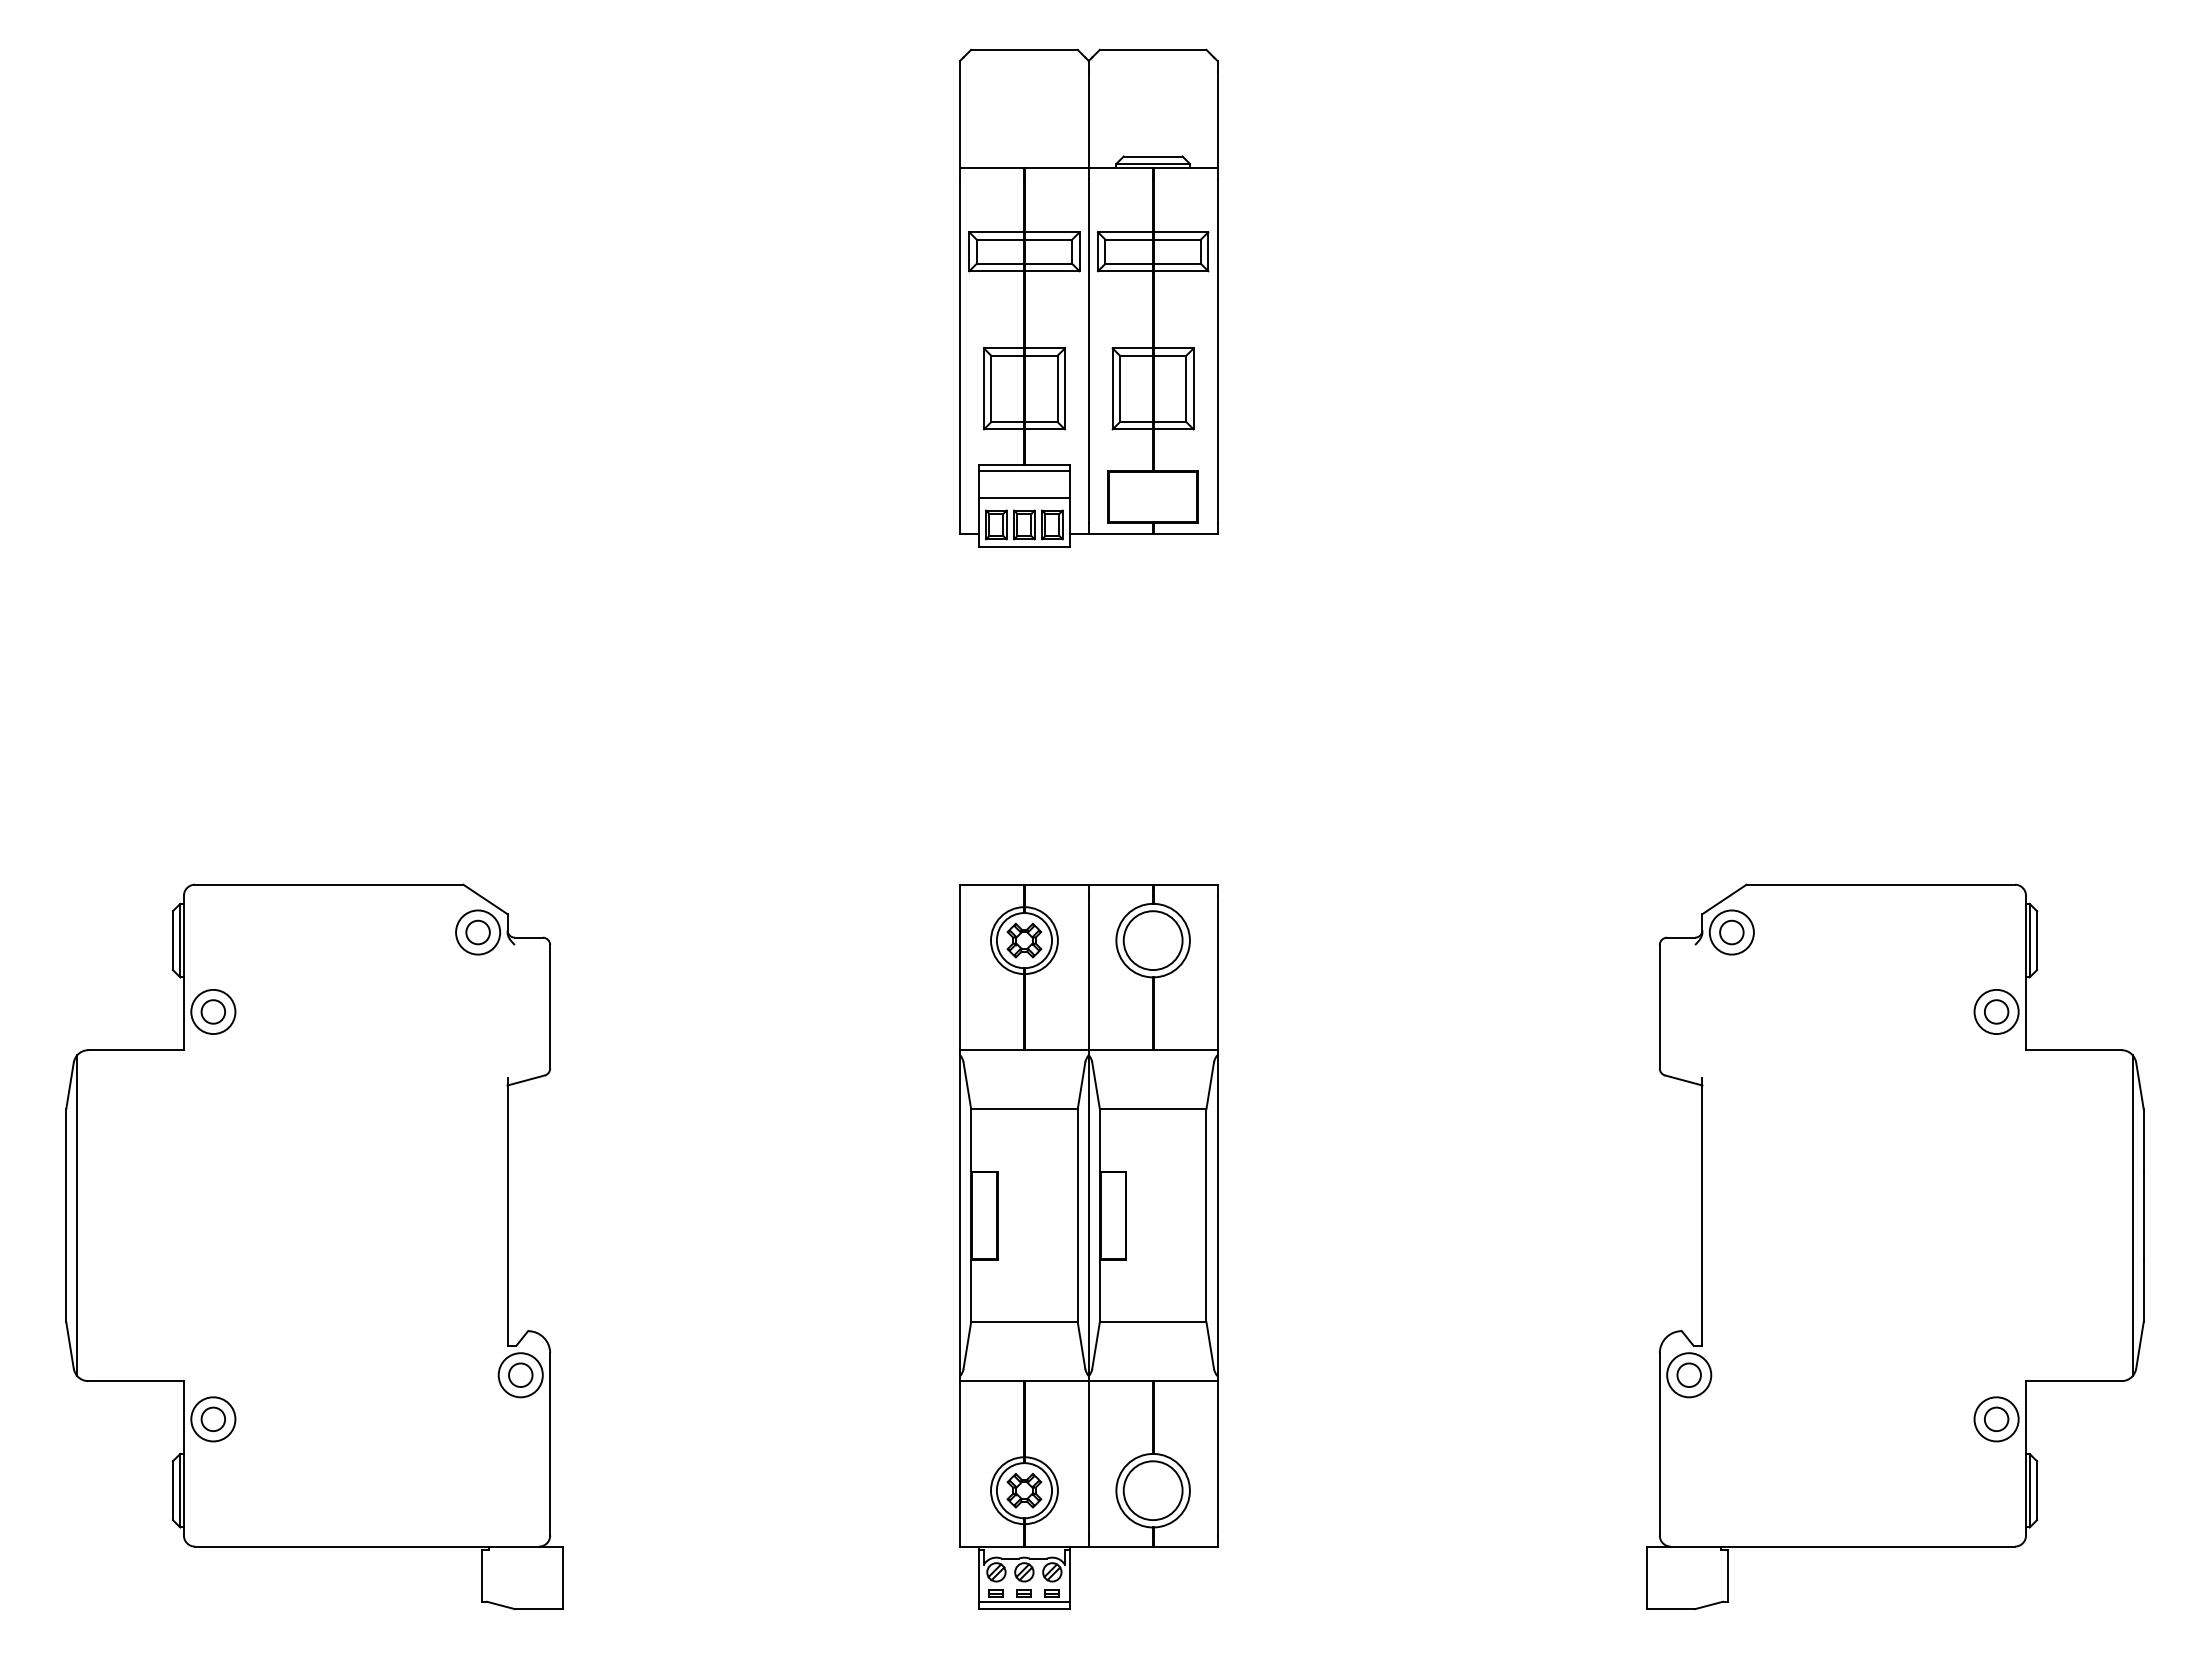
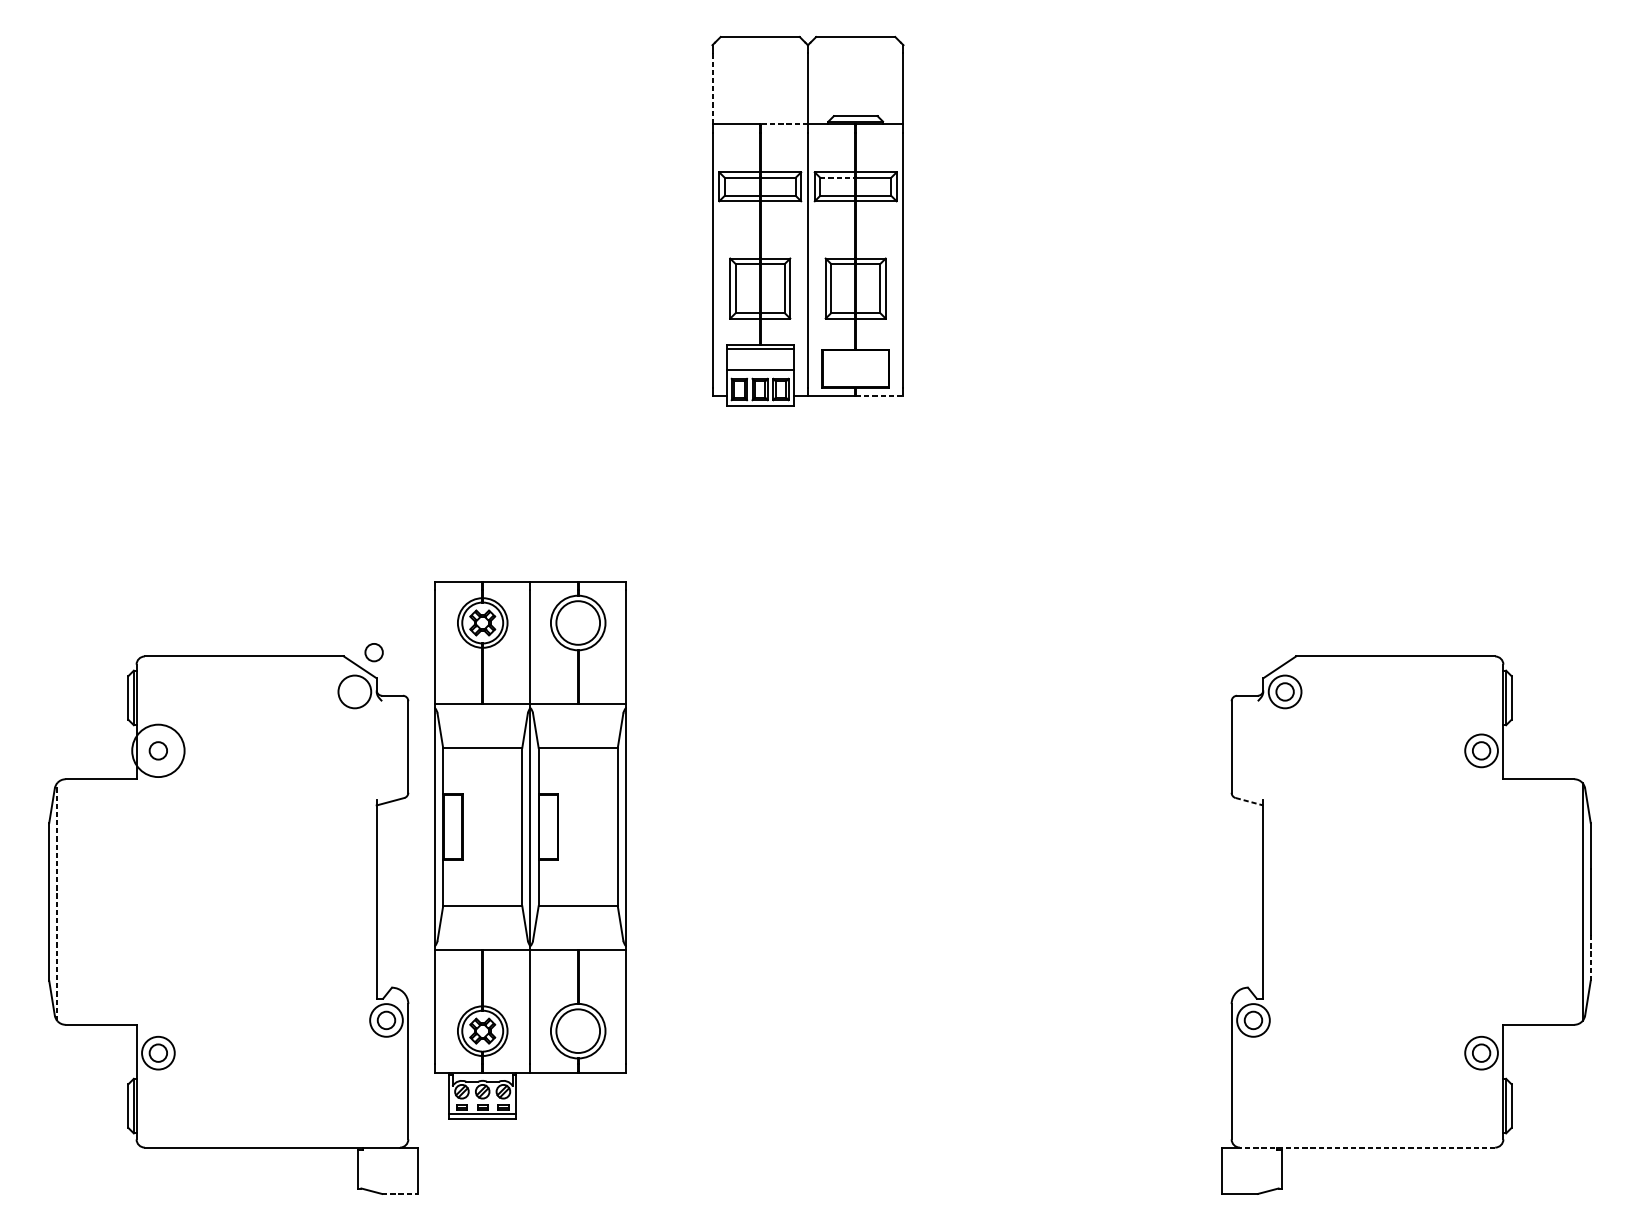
line: (960, 119) -> (712, 88), solid -> dashed
line: (1056, 167) -> (784, 124), solid -> dashed
line: (1129, 239) -> (838, 177), solid -> dashed
line: (1185, 533) -> (879, 395), solid -> dashed
circle: (477, 932) -> (373, 652), moved
circle: (213, 1011) -> (158, 750), size x1.6
line: (1684, 1080) -> (1249, 801), solid -> dashed
line: (77, 1215) -> (57, 901), solid -> dashed
part: (1088, 1246) -> (530, 849), moved
line: (2143, 1290) -> (1590, 957), solid -> dashed
line: (1842, 1546) -> (1367, 1147), solid -> dashed
line: (539, 1609) -> (400, 1194), solid -> dashed

